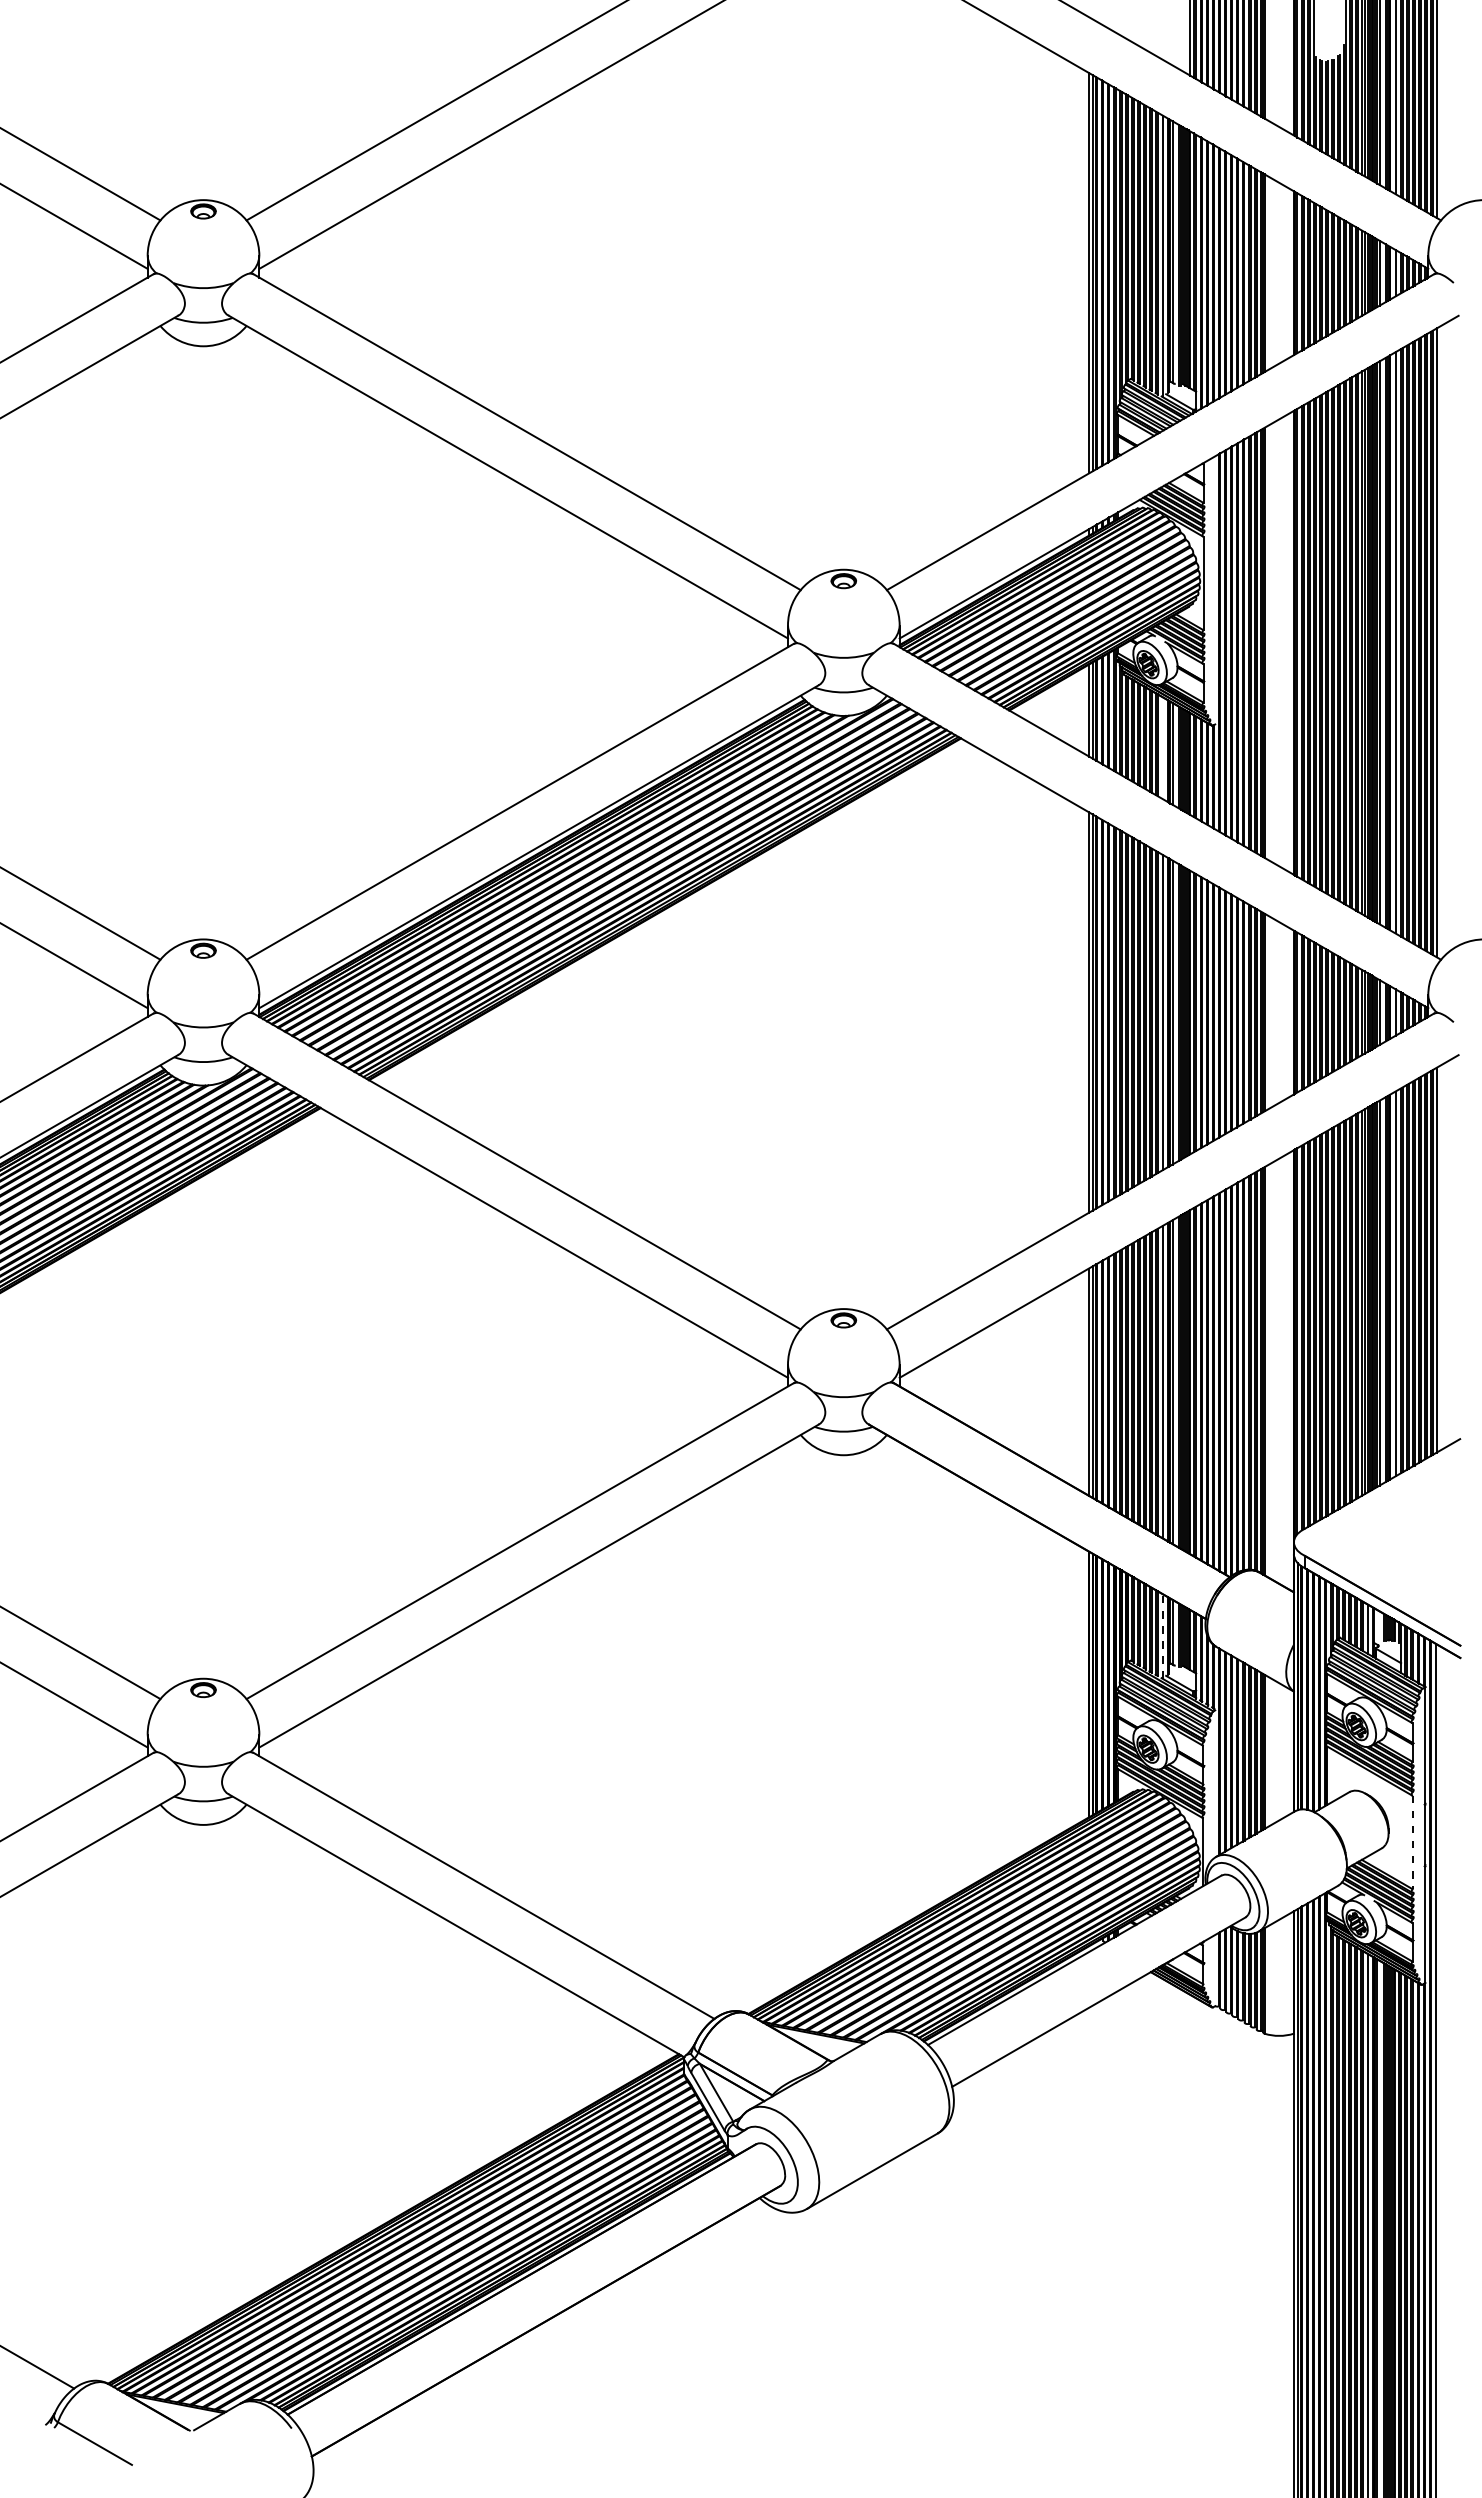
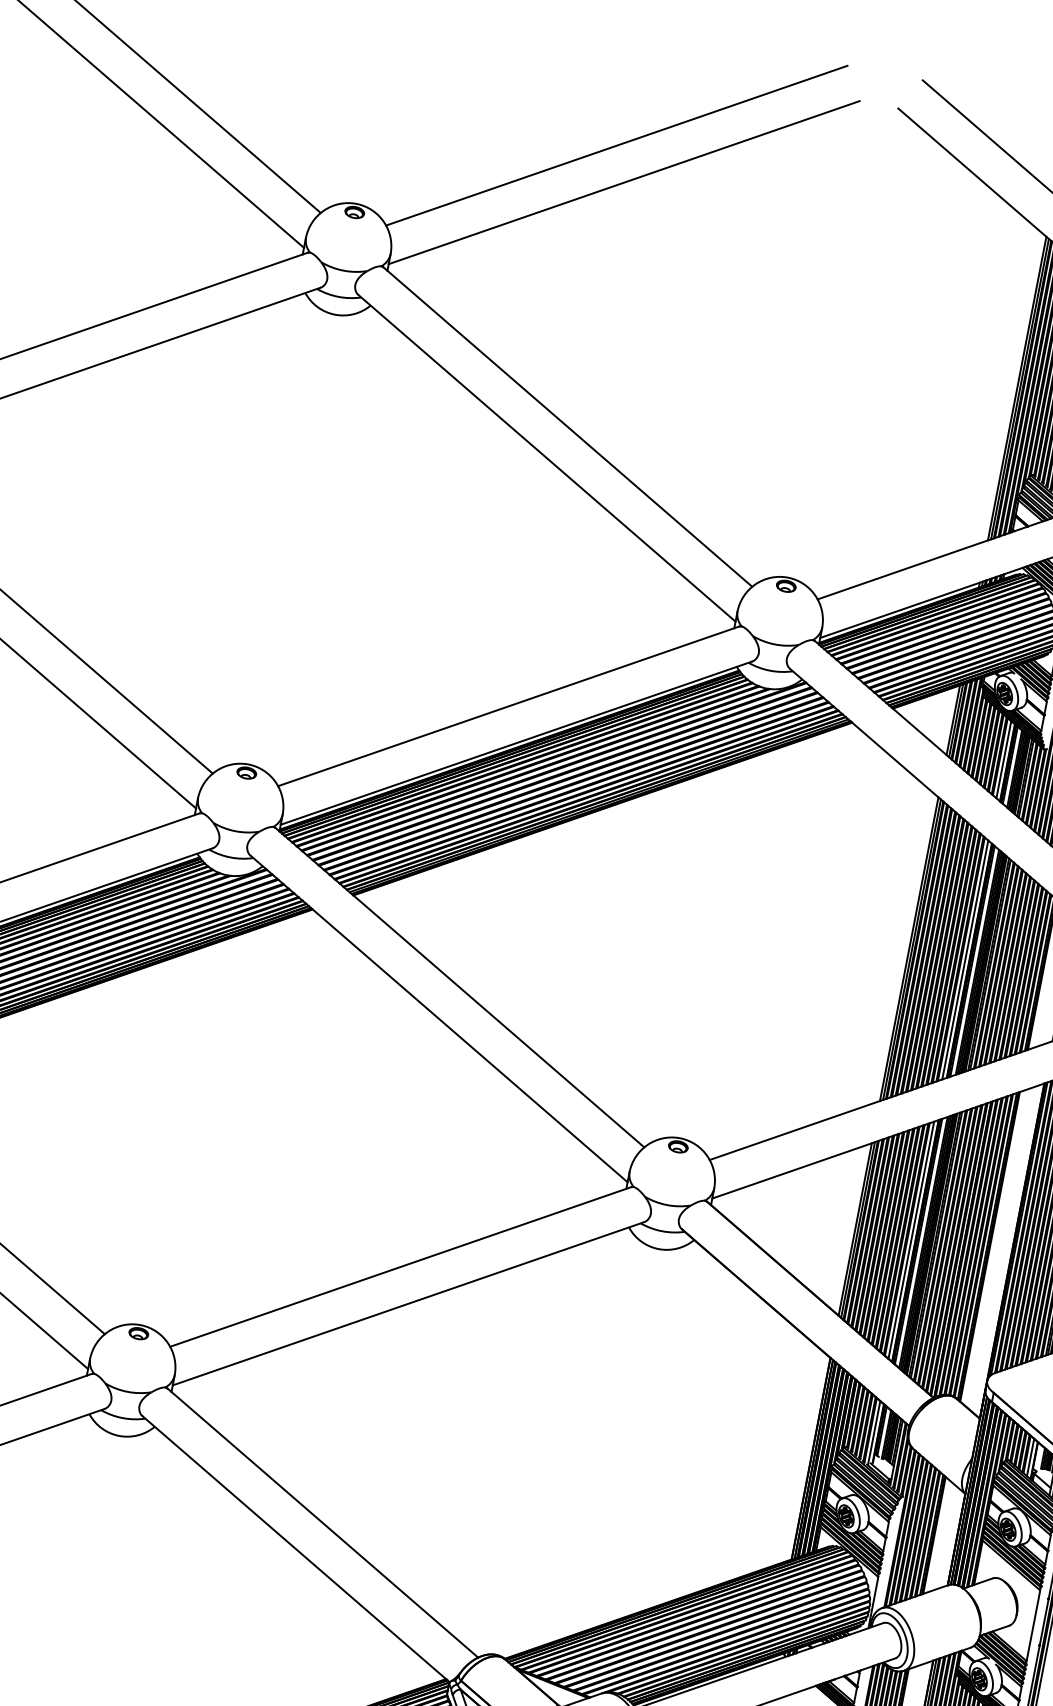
line: (1162, 748) -> (1003, 759), added
line: (1162, 1636) -> (873, 1433), dashed -> solid
line: (1412, 1842) -> (1033, 1625), dashed -> solid

